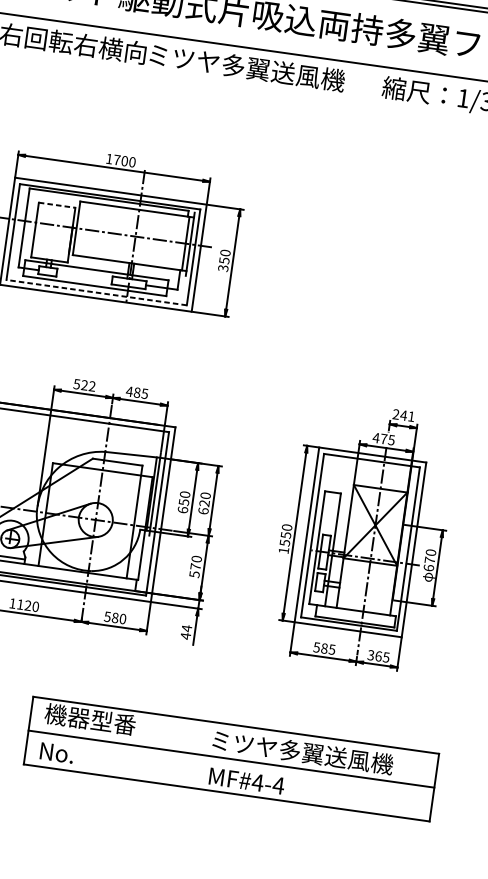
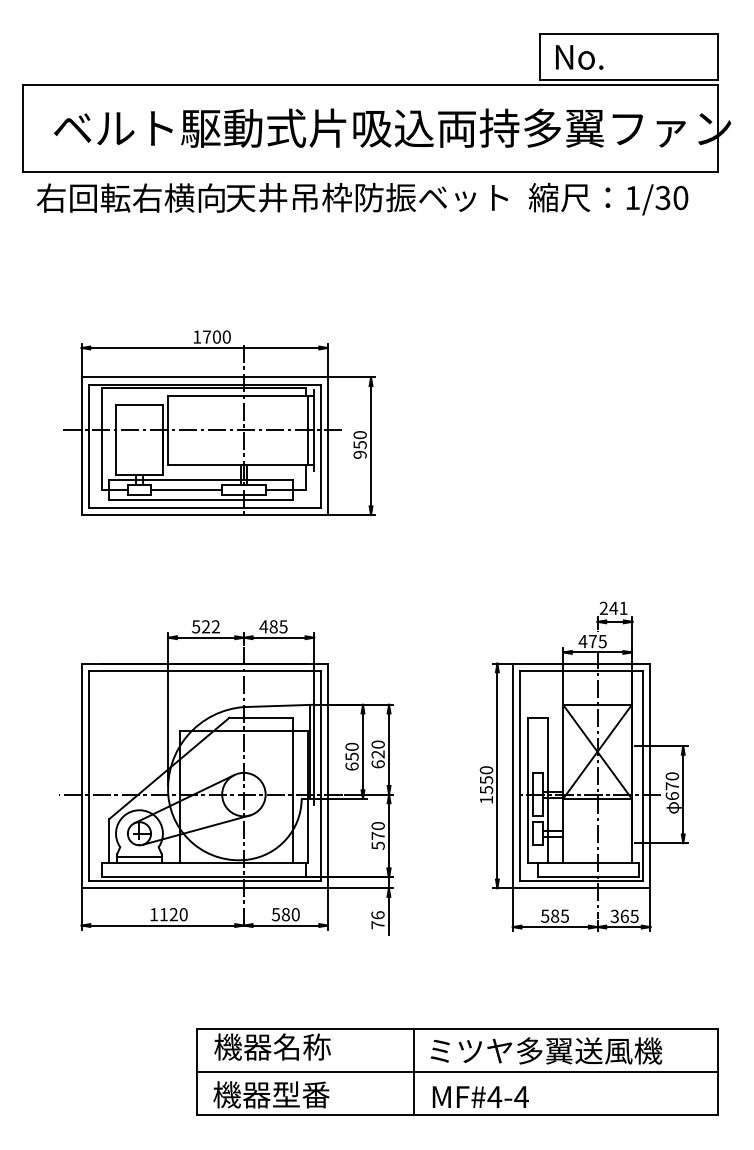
text: (257, 69) -> (367, 197), ミツヤ多翼送風機 -> 天井吊枠防振ベット
line: (57, 205) -> (139, 404), dashed -> solid
text: (222, 268) -> (359, 454), 350 -> 950
line: (84, 276) -> (186, 489), added
line: (96, 292) -> (204, 507), dashed -> solid
text: (186, 631) -> (377, 919), 44 -> 76
text: (113, 722) -> (301, 1046), 機器型番 -> 機器名称
line: (197, 753) -> (413, 1071), added
text: (84, 756) -> (271, 1094), No. -> 機器型番

